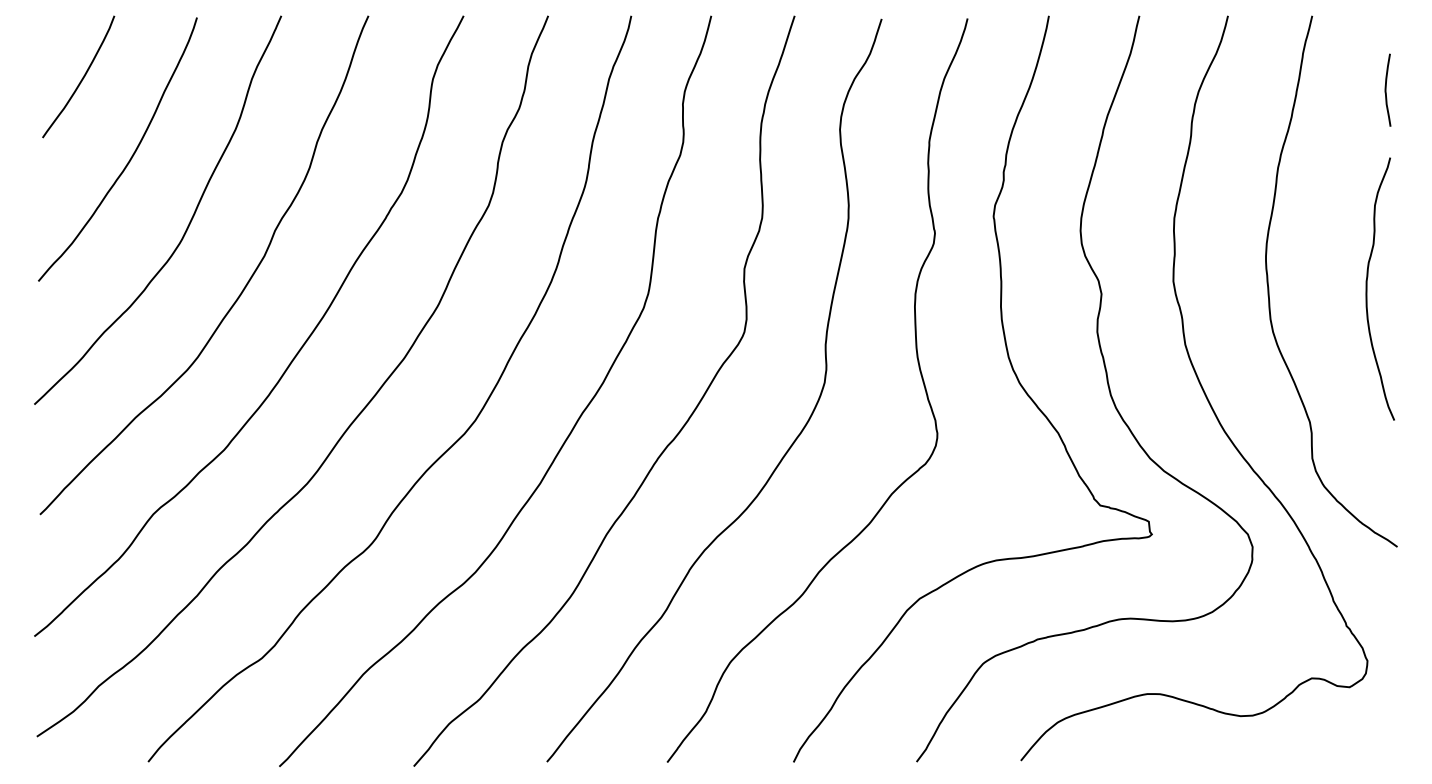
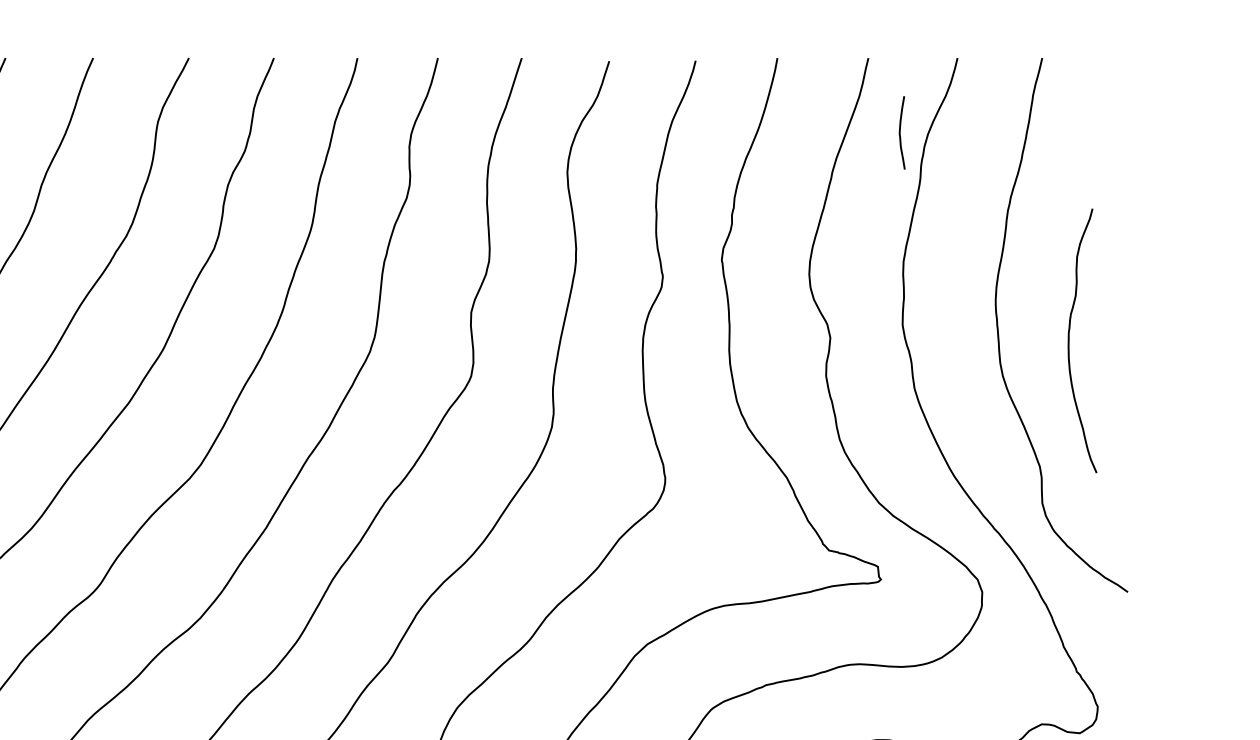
curve: (1386, 89) -> (900, 132), moved
curve: (1367, 288) -> (1069, 340), moved

